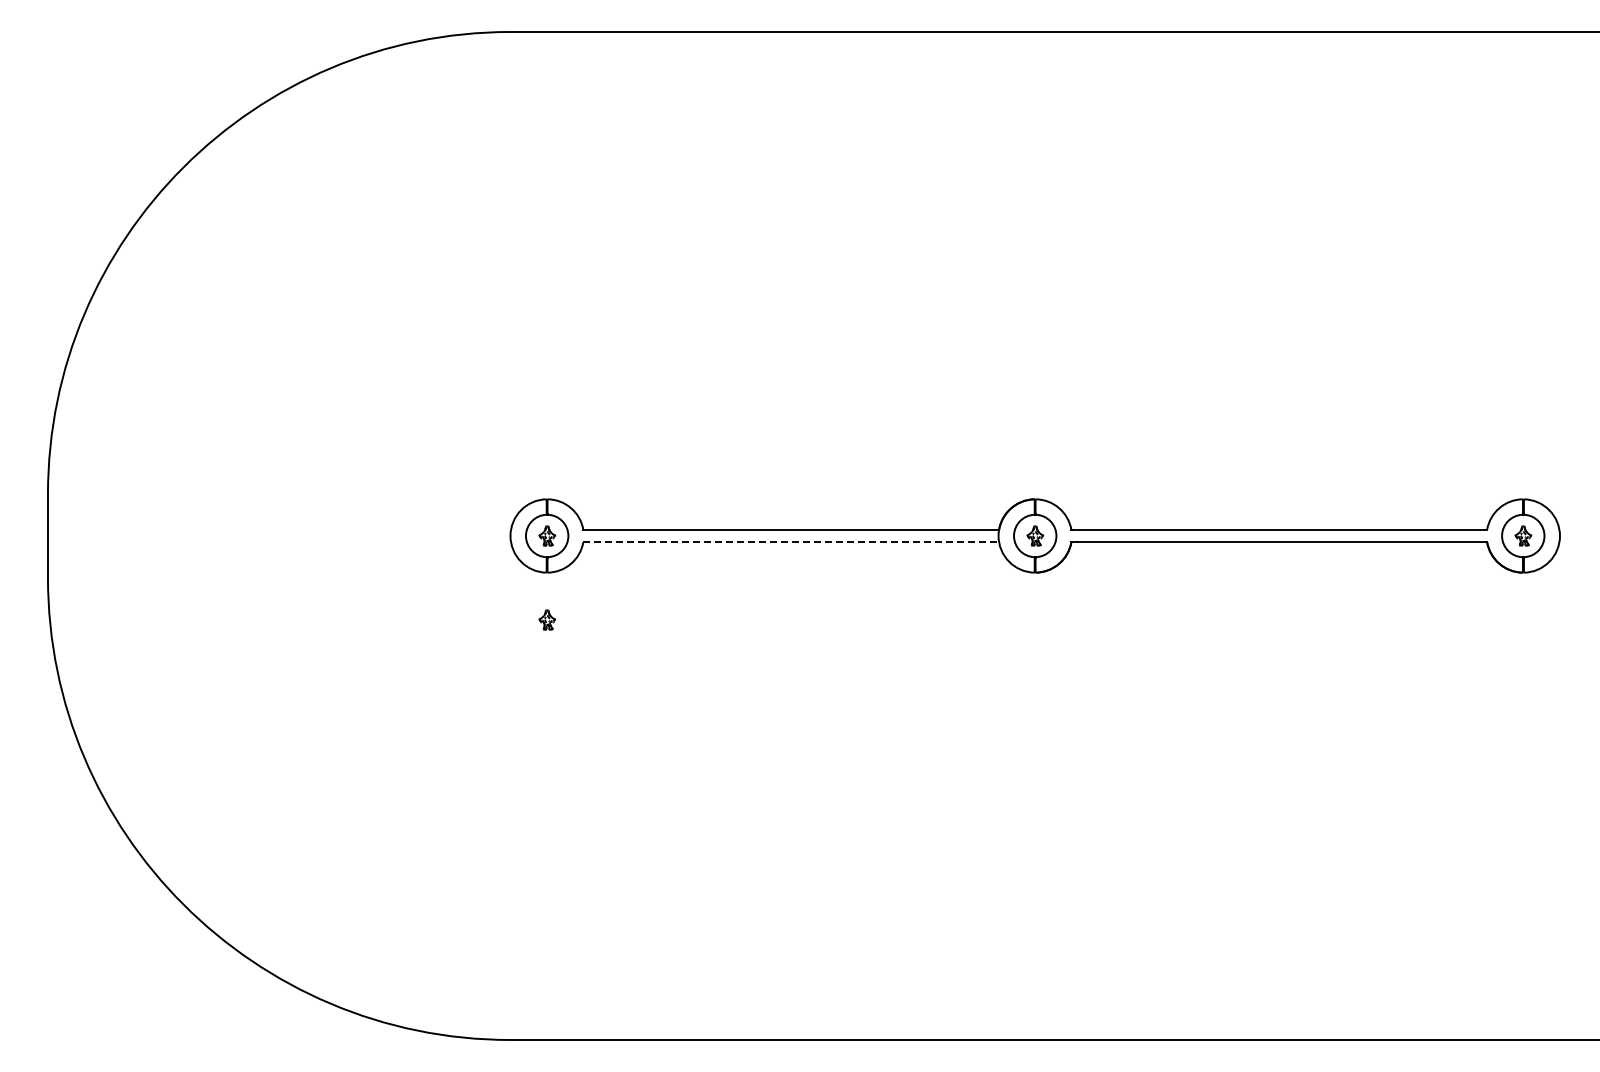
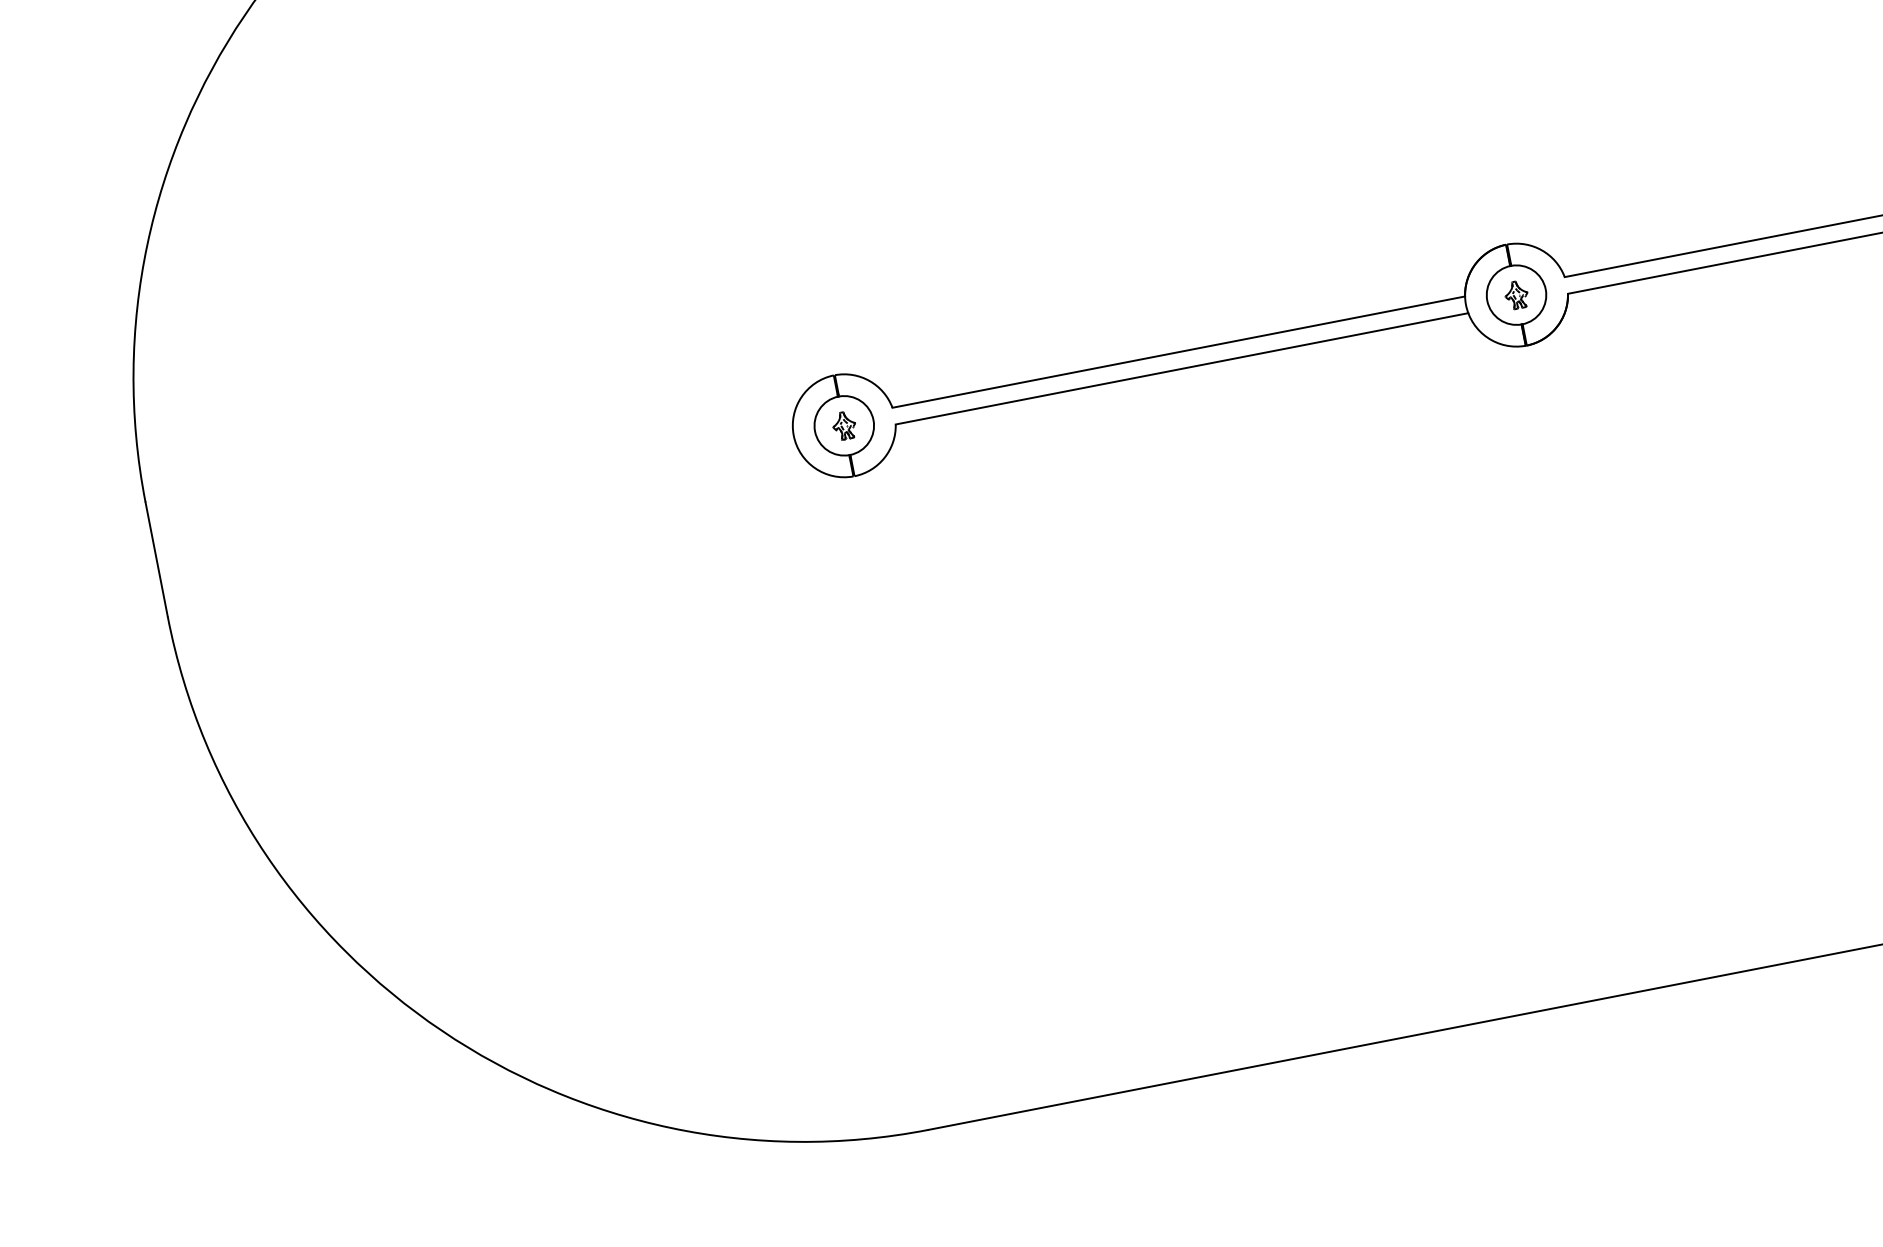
line: (791, 542) -> (1182, 369), dashed -> solid
part: (547, 619) -> (867, 540), removed

